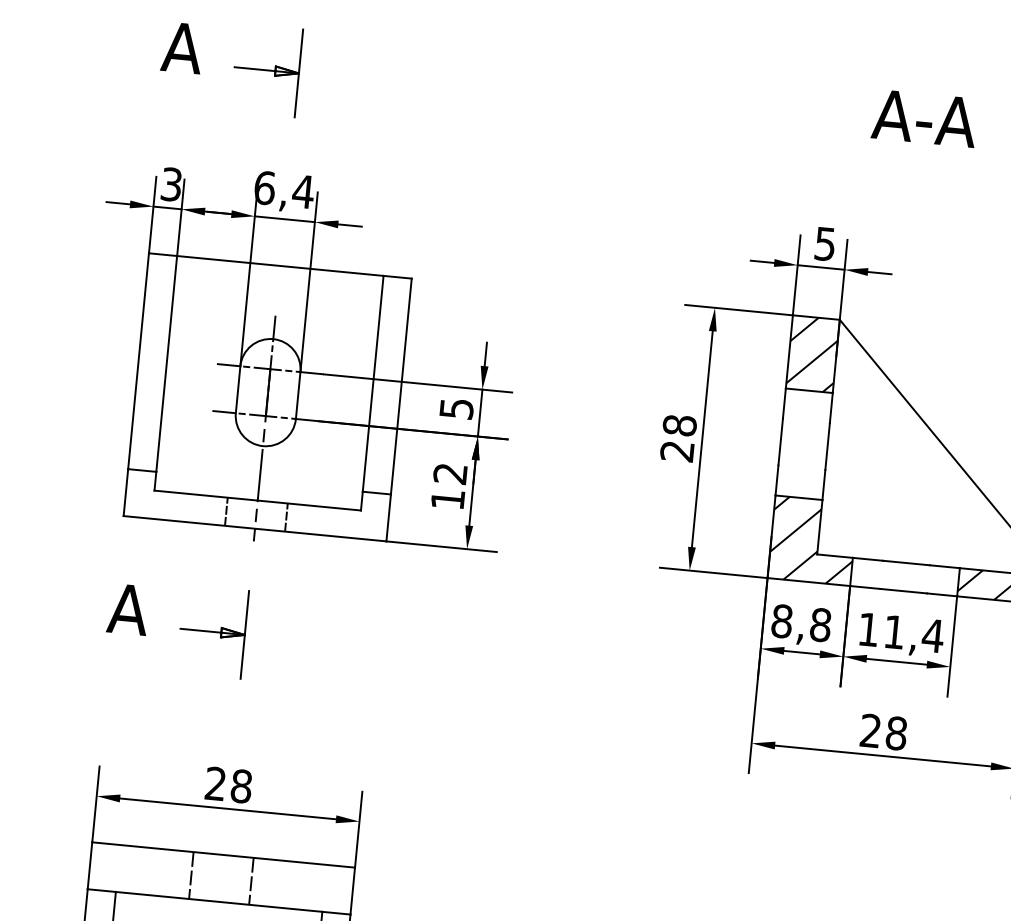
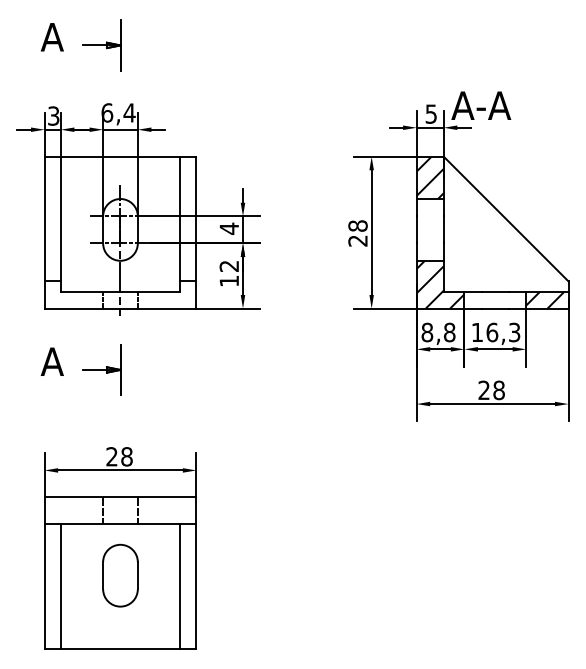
text: (925, 118) -> (481, 105), moved
text: (457, 408) -> (229, 228), 5 -> 4
text: (913, 633) -> (503, 332), 11,4 -> 16,3

